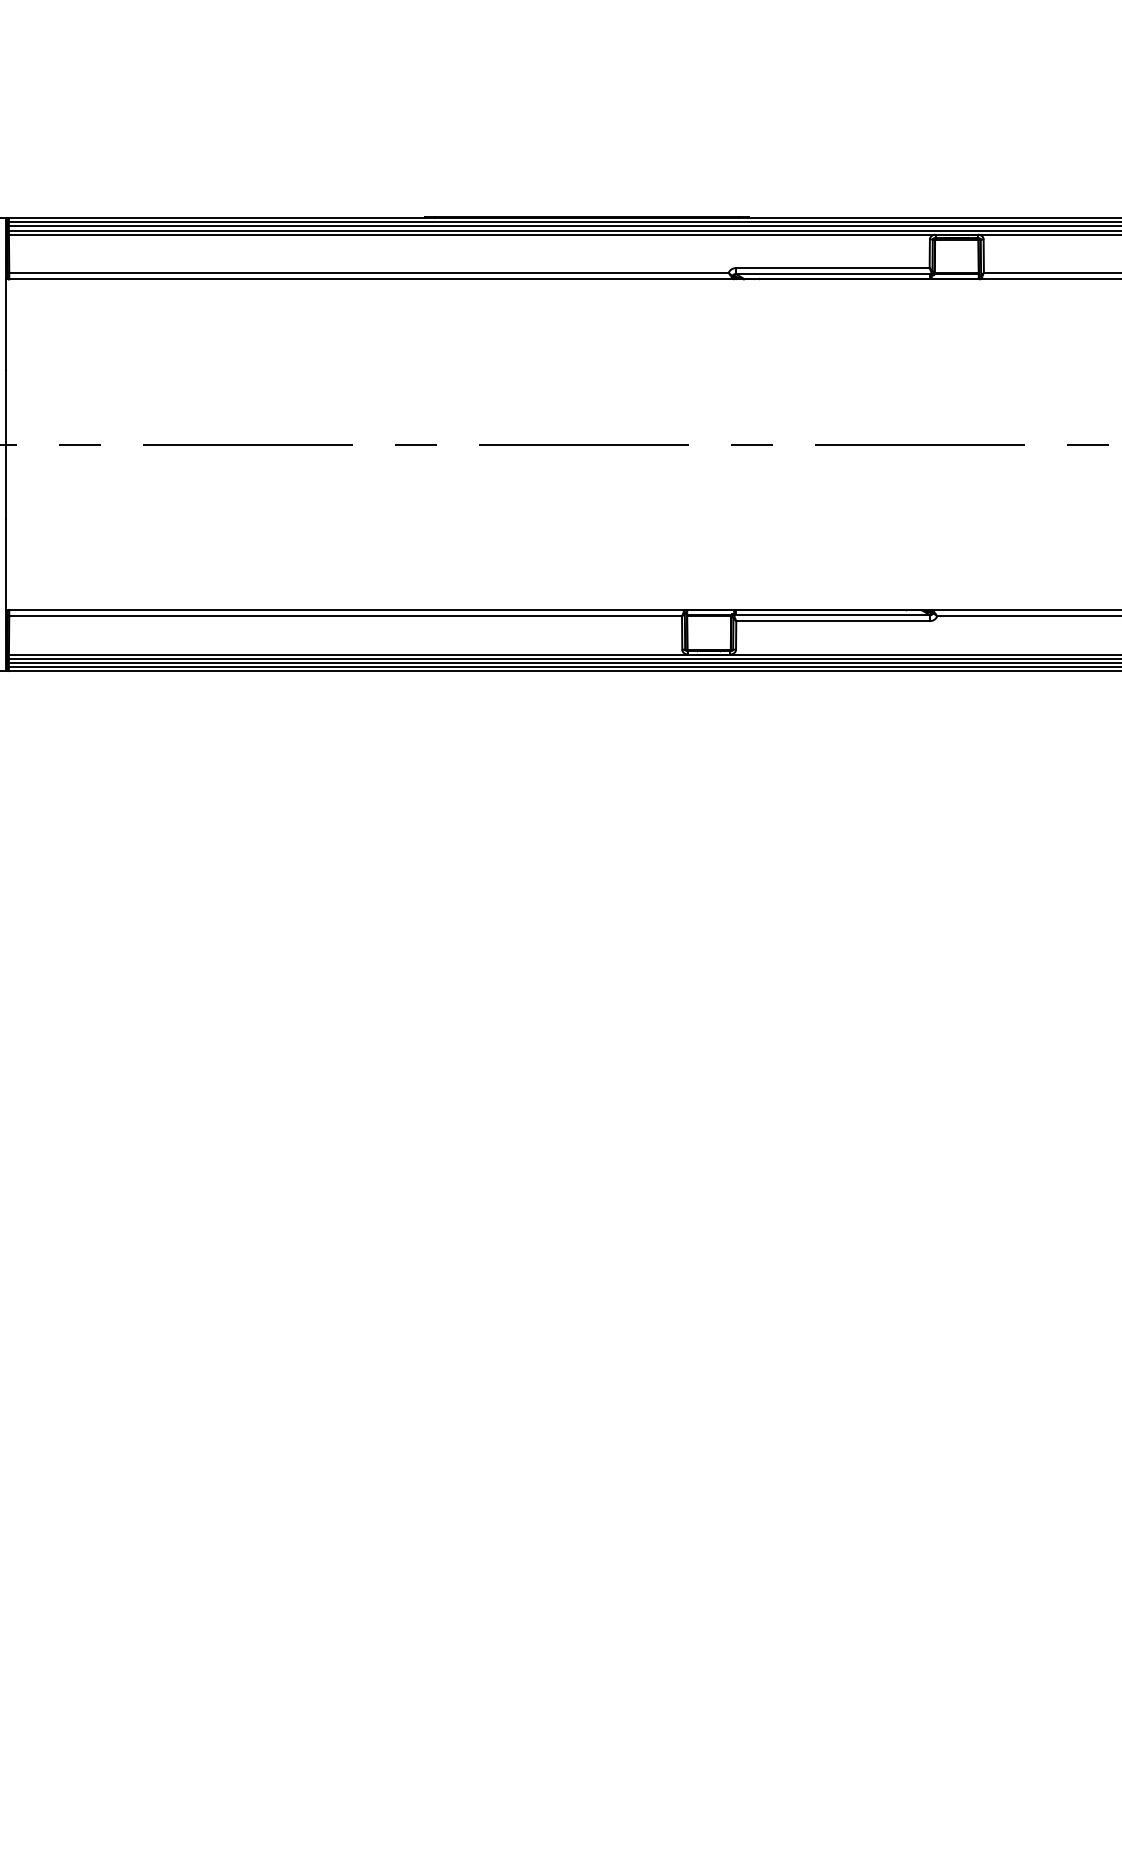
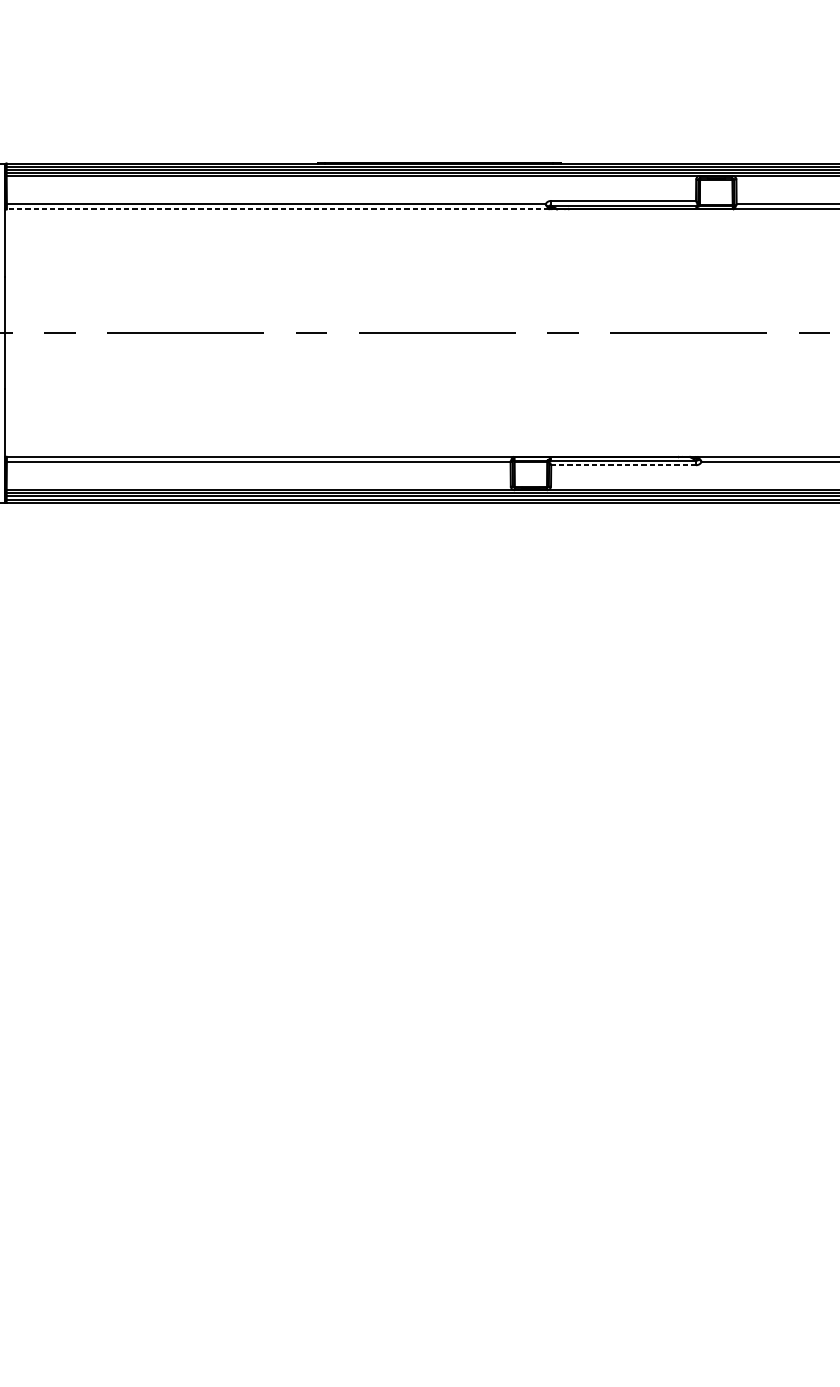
line: (371, 279) -> (278, 209), solid -> dashed
line: (832, 621) -> (623, 465), solid -> dashed

